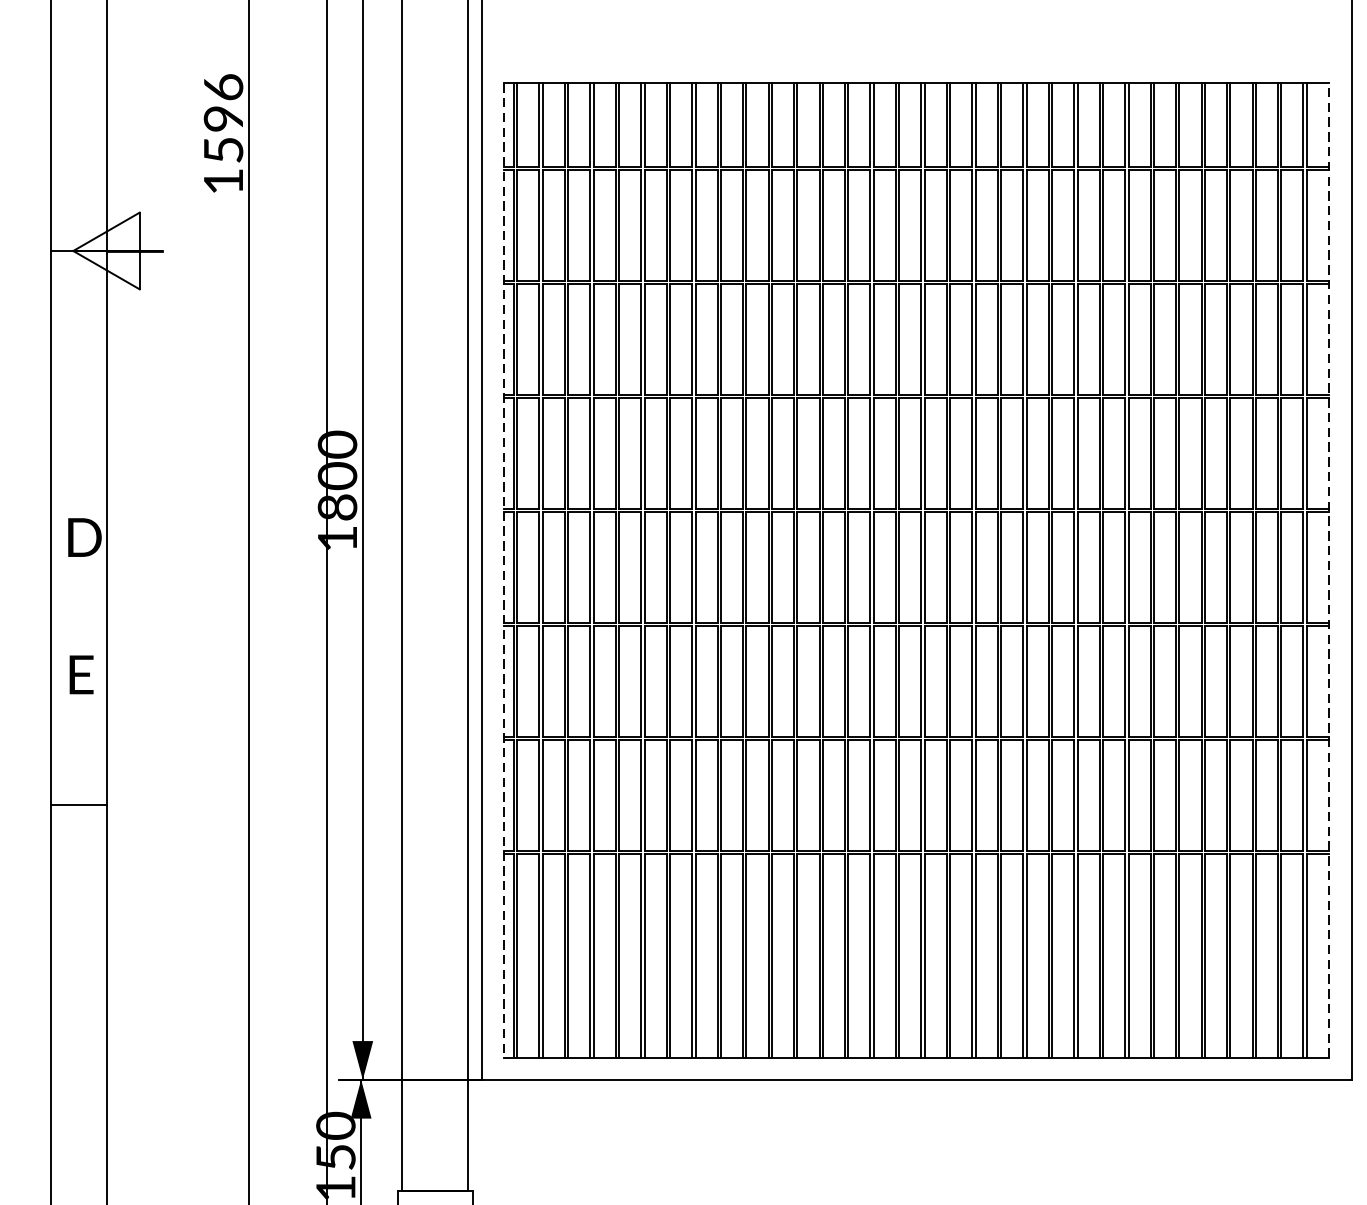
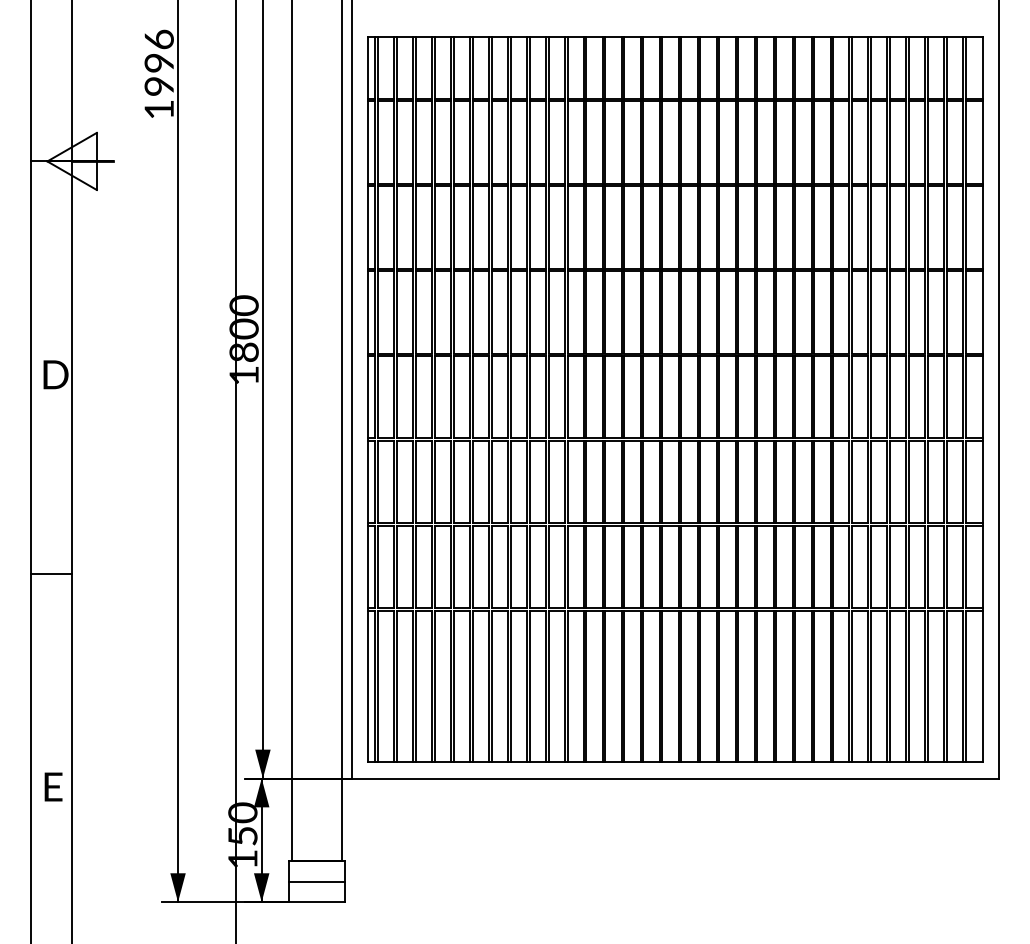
text: (222, 150) -> (158, 86), 1596 -> 1996
line: (504, 570) -> (368, 399), dashed -> solid
line: (1329, 570) -> (982, 399), dashed -> solid
text: (81, 674) -> (53, 786), moved

